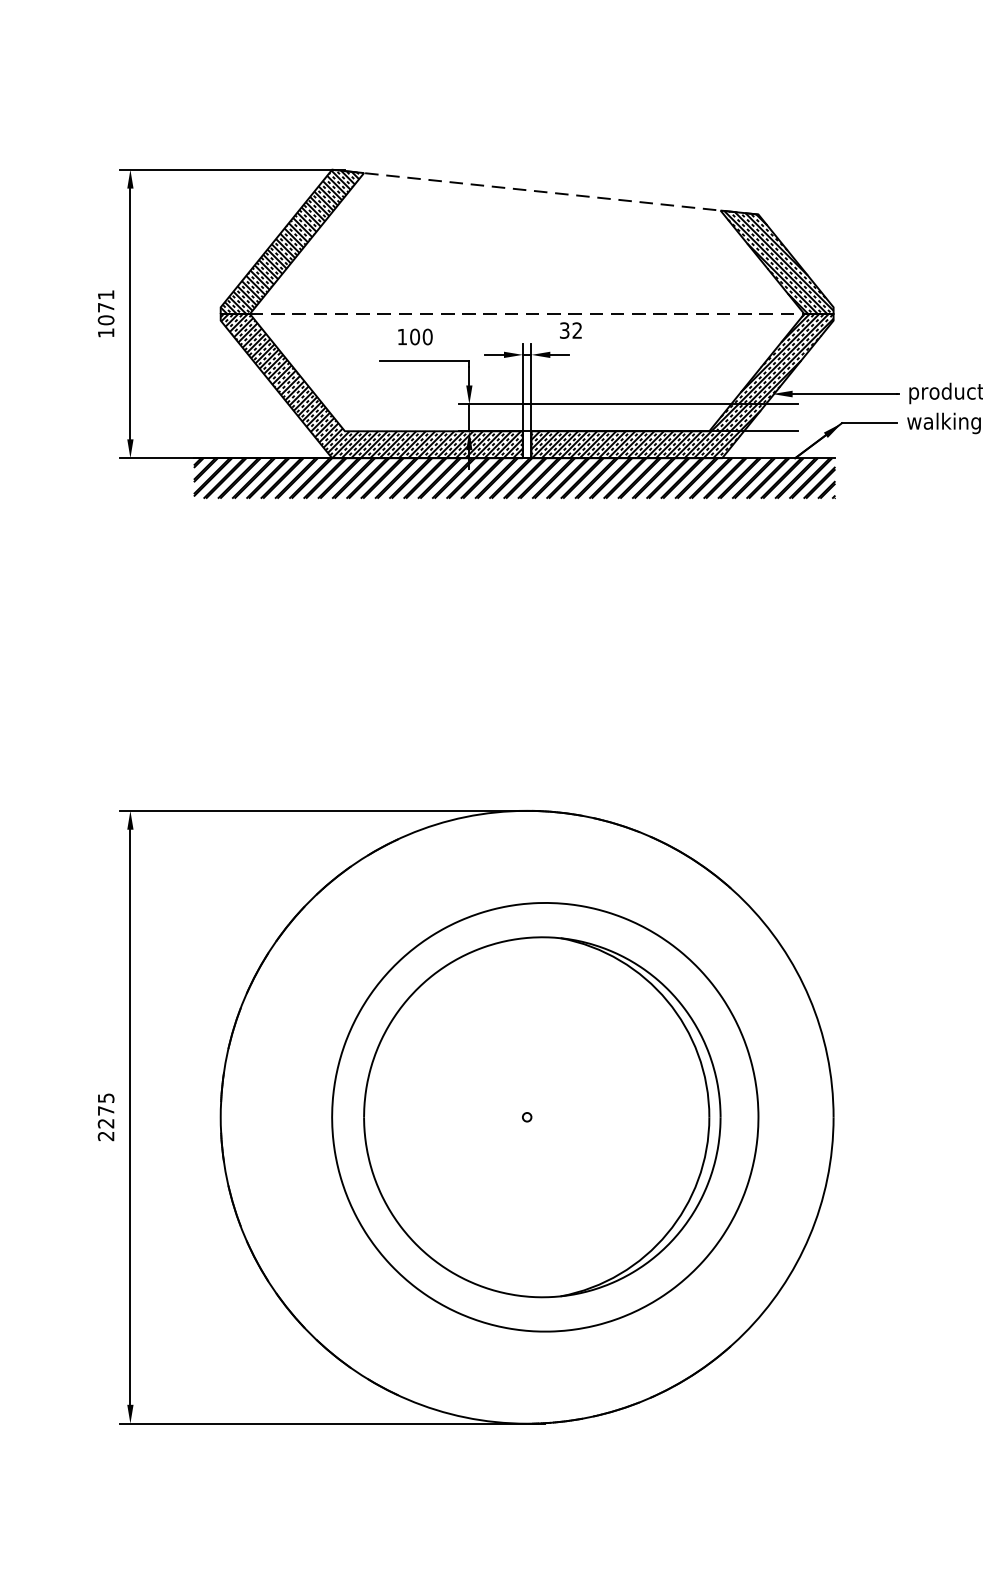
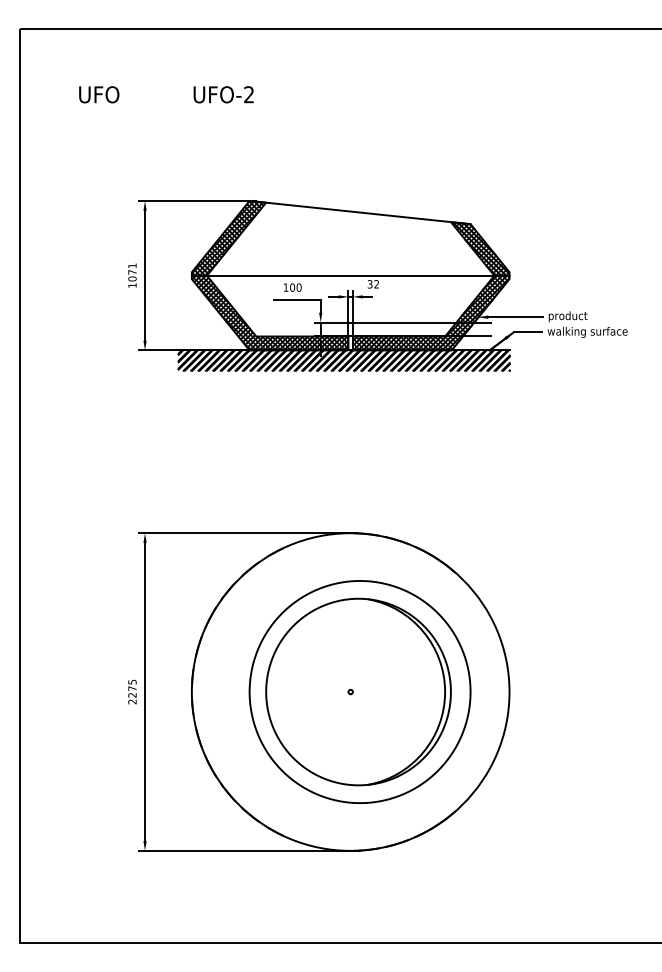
line: (544, 192) -> (359, 212), dashed -> solid
line: (526, 313) -> (350, 275), dashed -> solid

